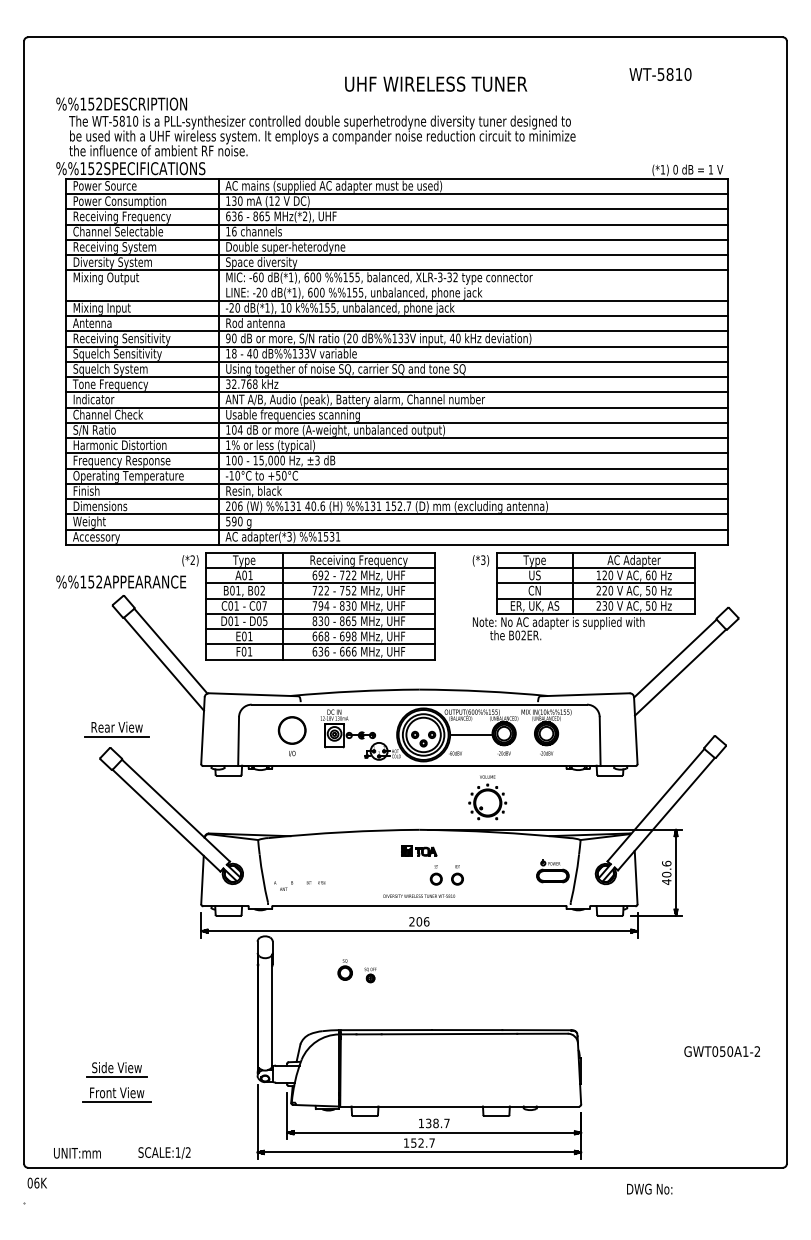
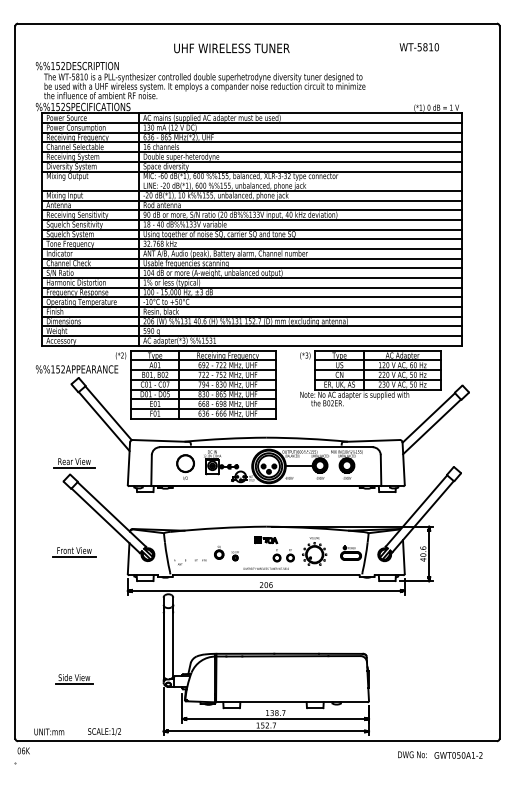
text: (435, 84) -> (231, 48), moved
part: (487, 798) -> (314, 551), moved
part: (356, 971) -> (226, 553), moved
text: (722, 1051) -> (458, 755), moved
part: (117, 1095) -> (74, 552), moved

